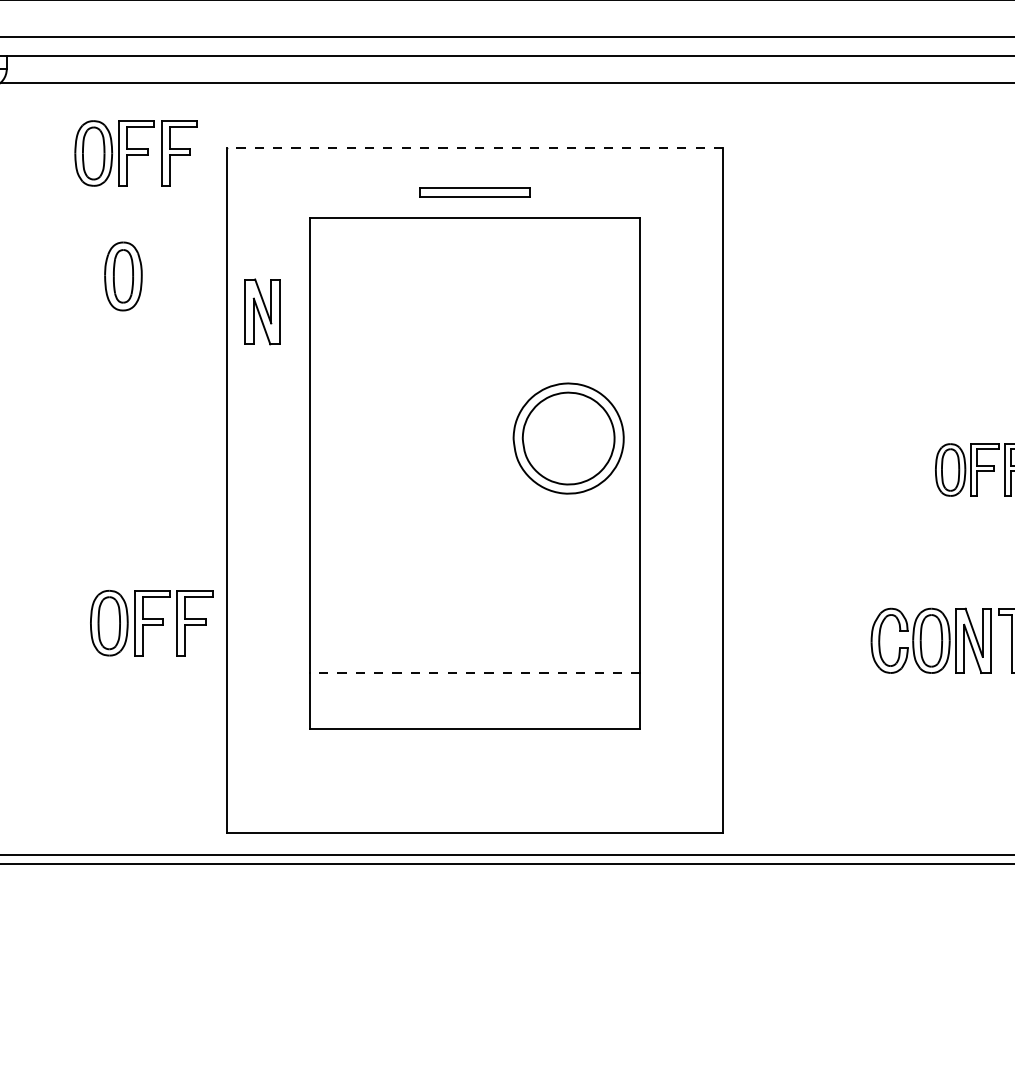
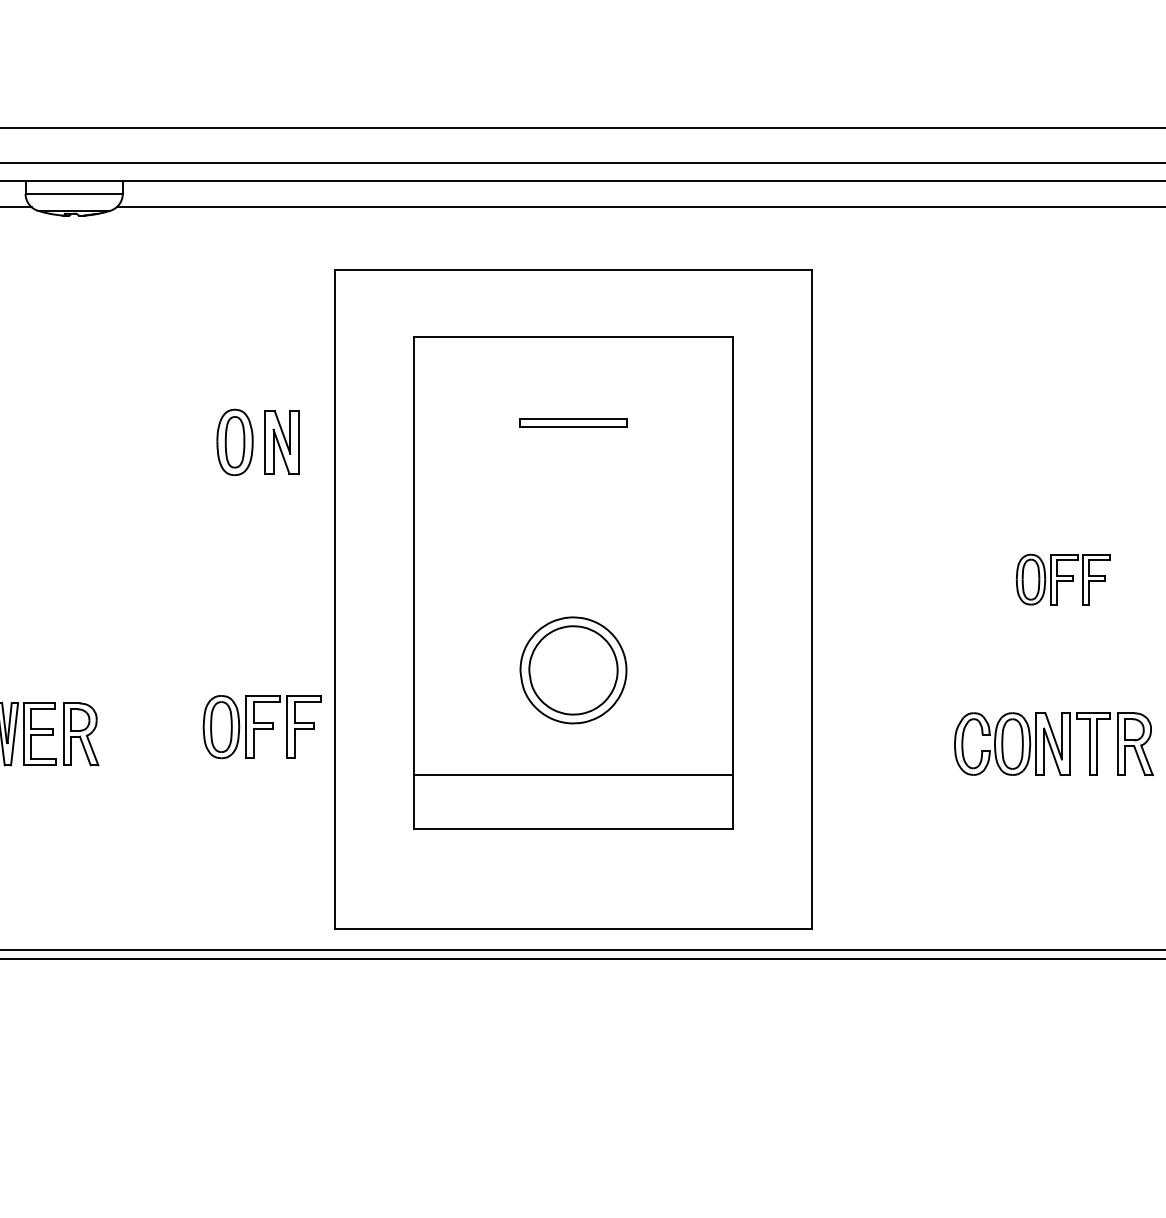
line: (475, 148) -> (573, 270), dashed -> solid
part: (135, 153) -> (246, 275), removed
part: (475, 192) -> (573, 422), moved
part: (122, 276) -> (234, 442), moved
part: (262, 311) -> (281, 442), moved
part: (568, 438) -> (573, 670), moved
line: (474, 672) -> (572, 774), dashed -> solid

